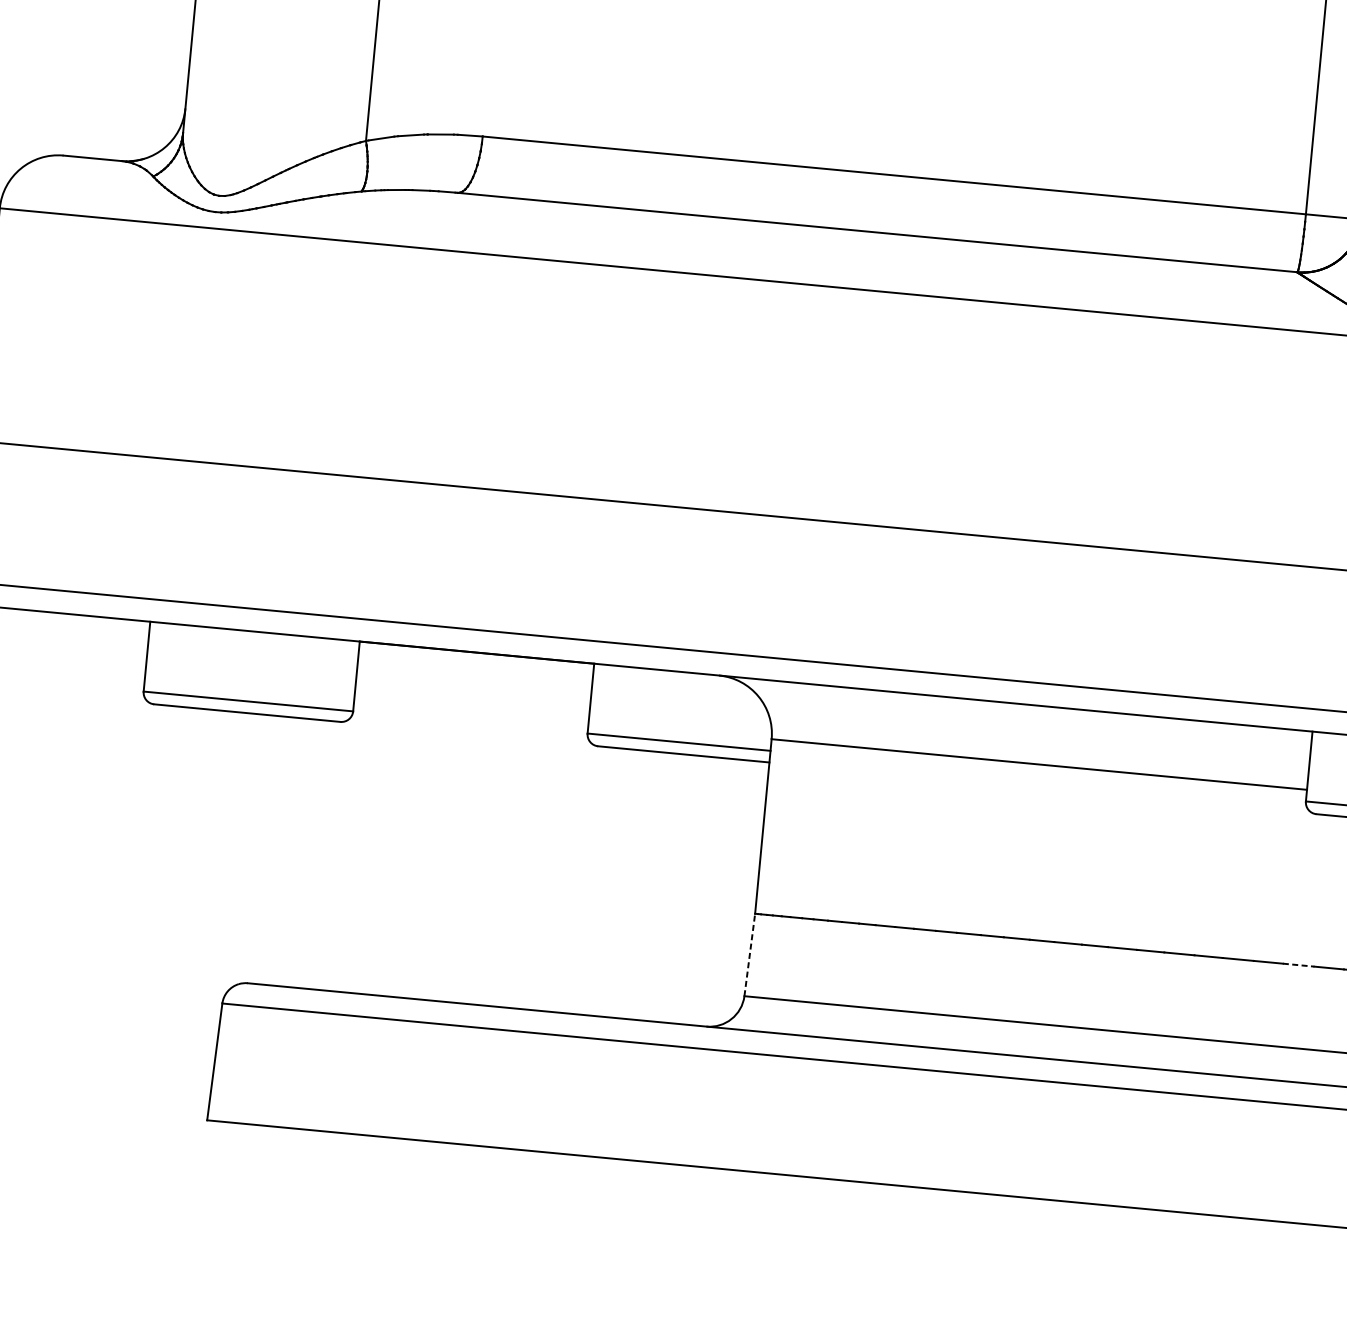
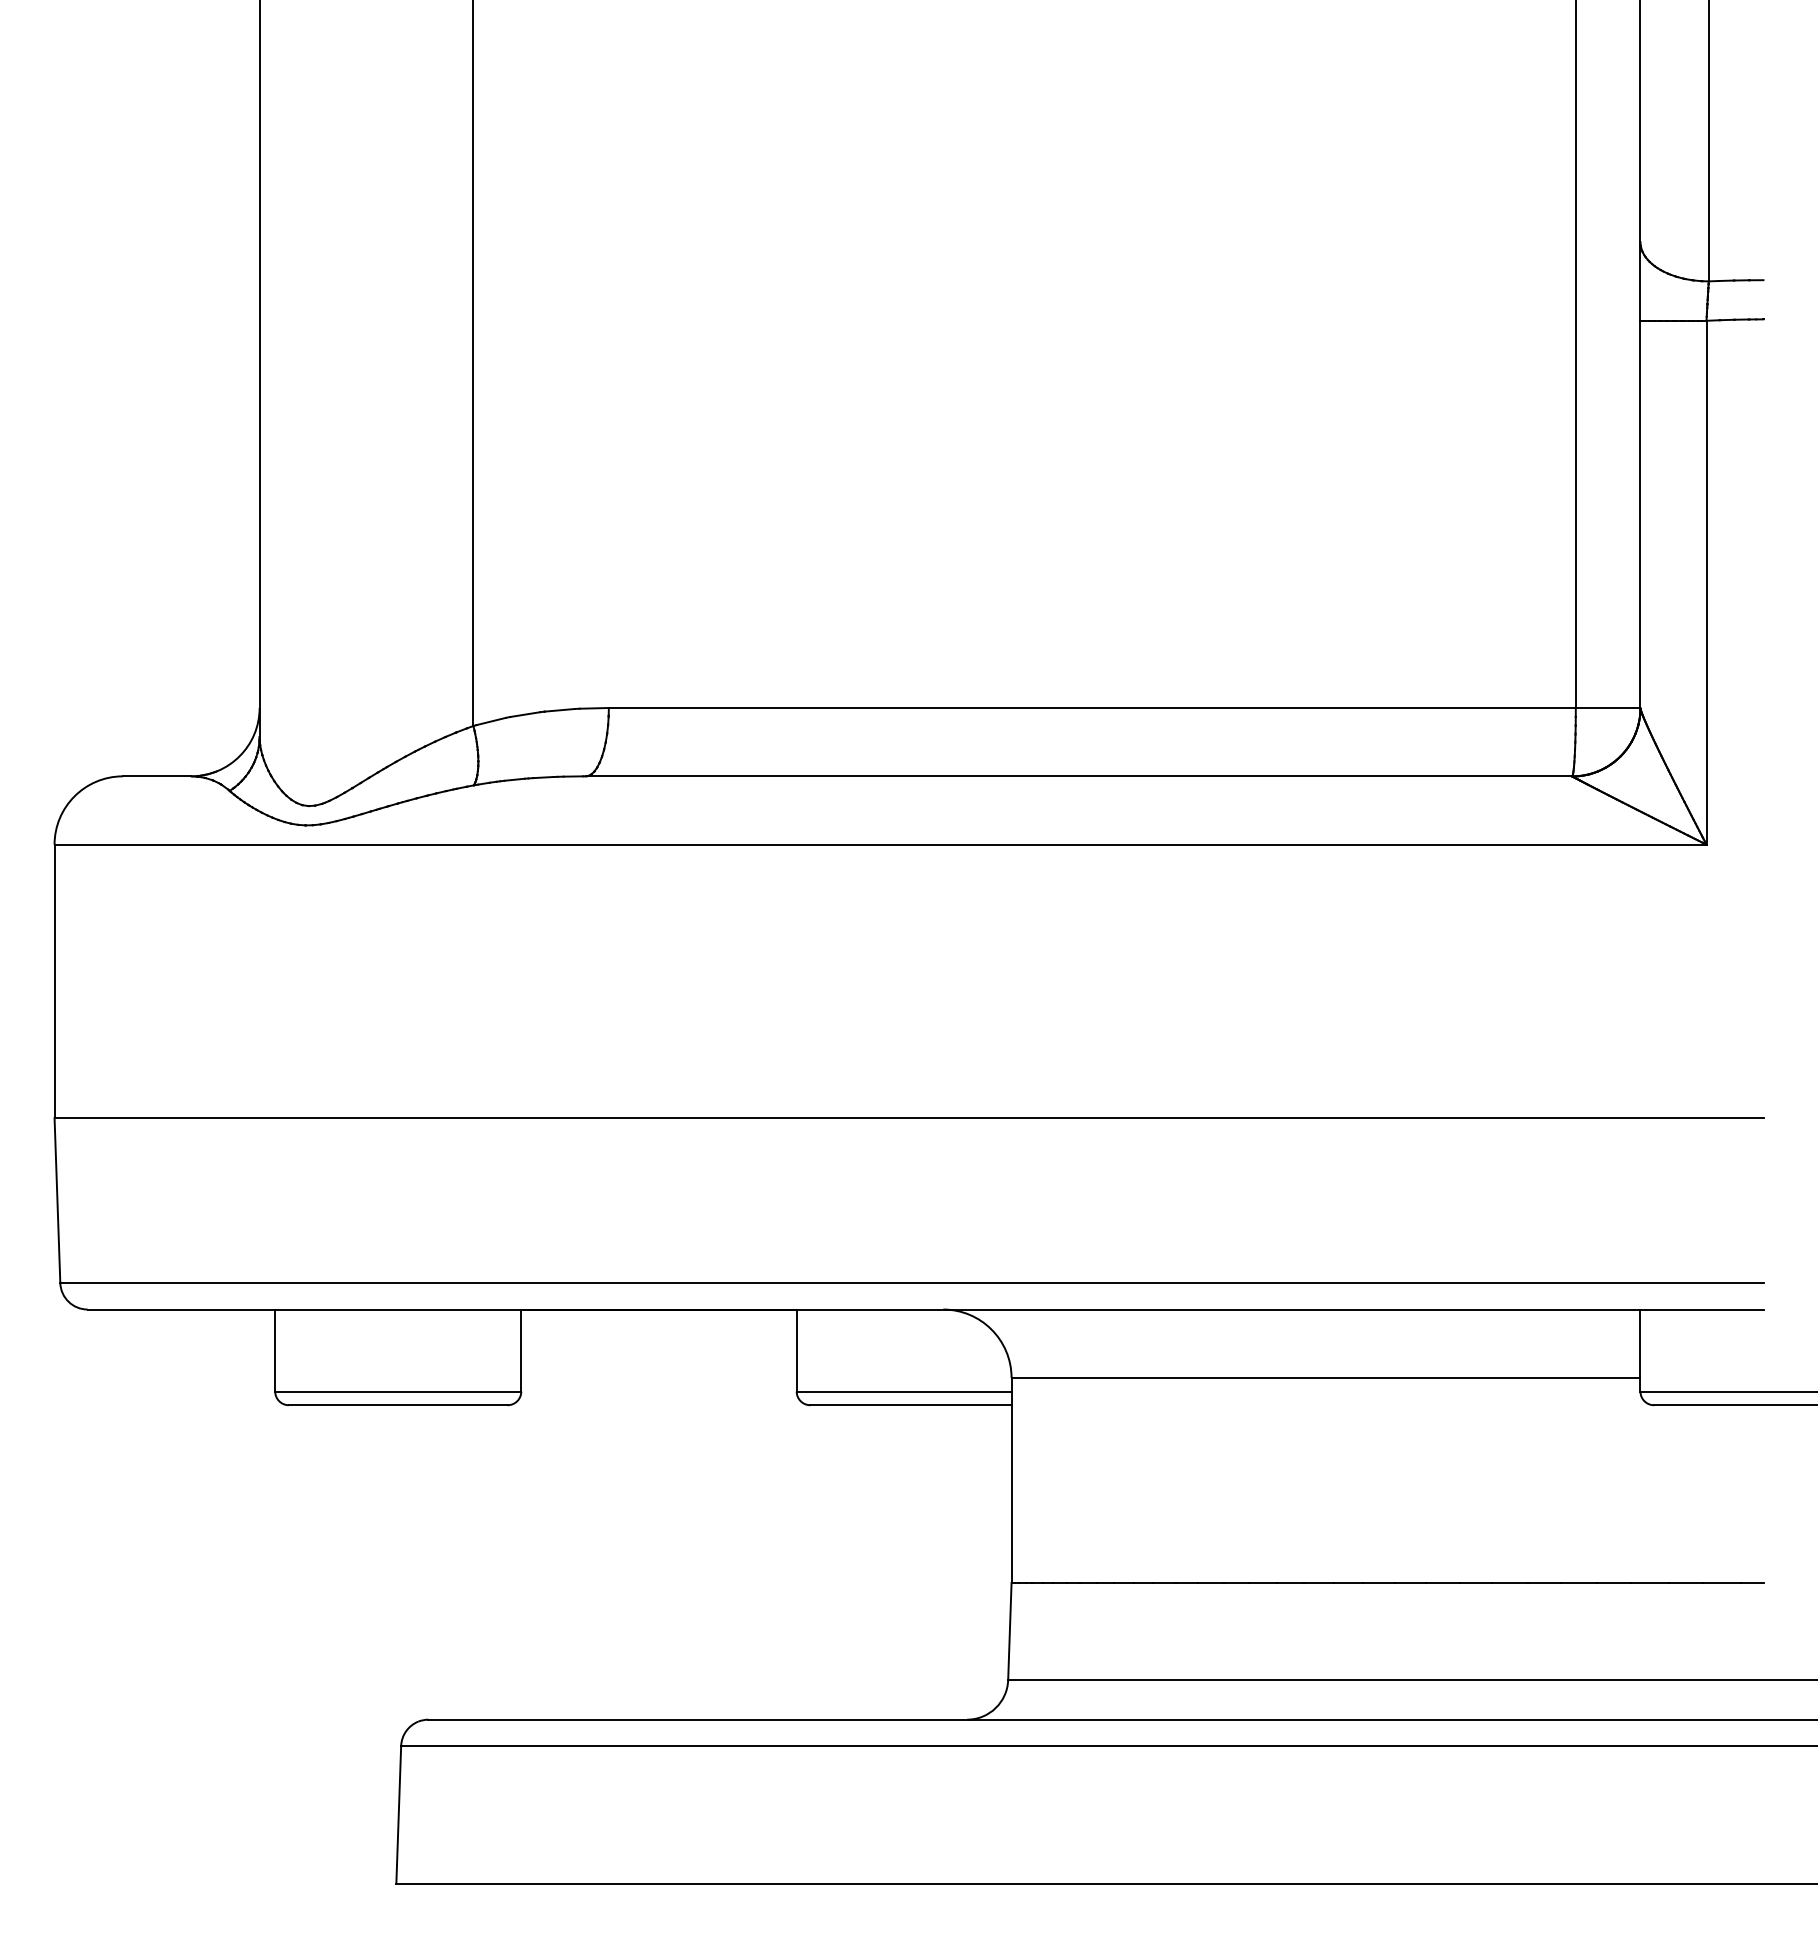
line: (749, 954) -> (1009, 1631), dashed -> solid
line: (1299, 964) -> (1650, 1582), dashed -> solid

